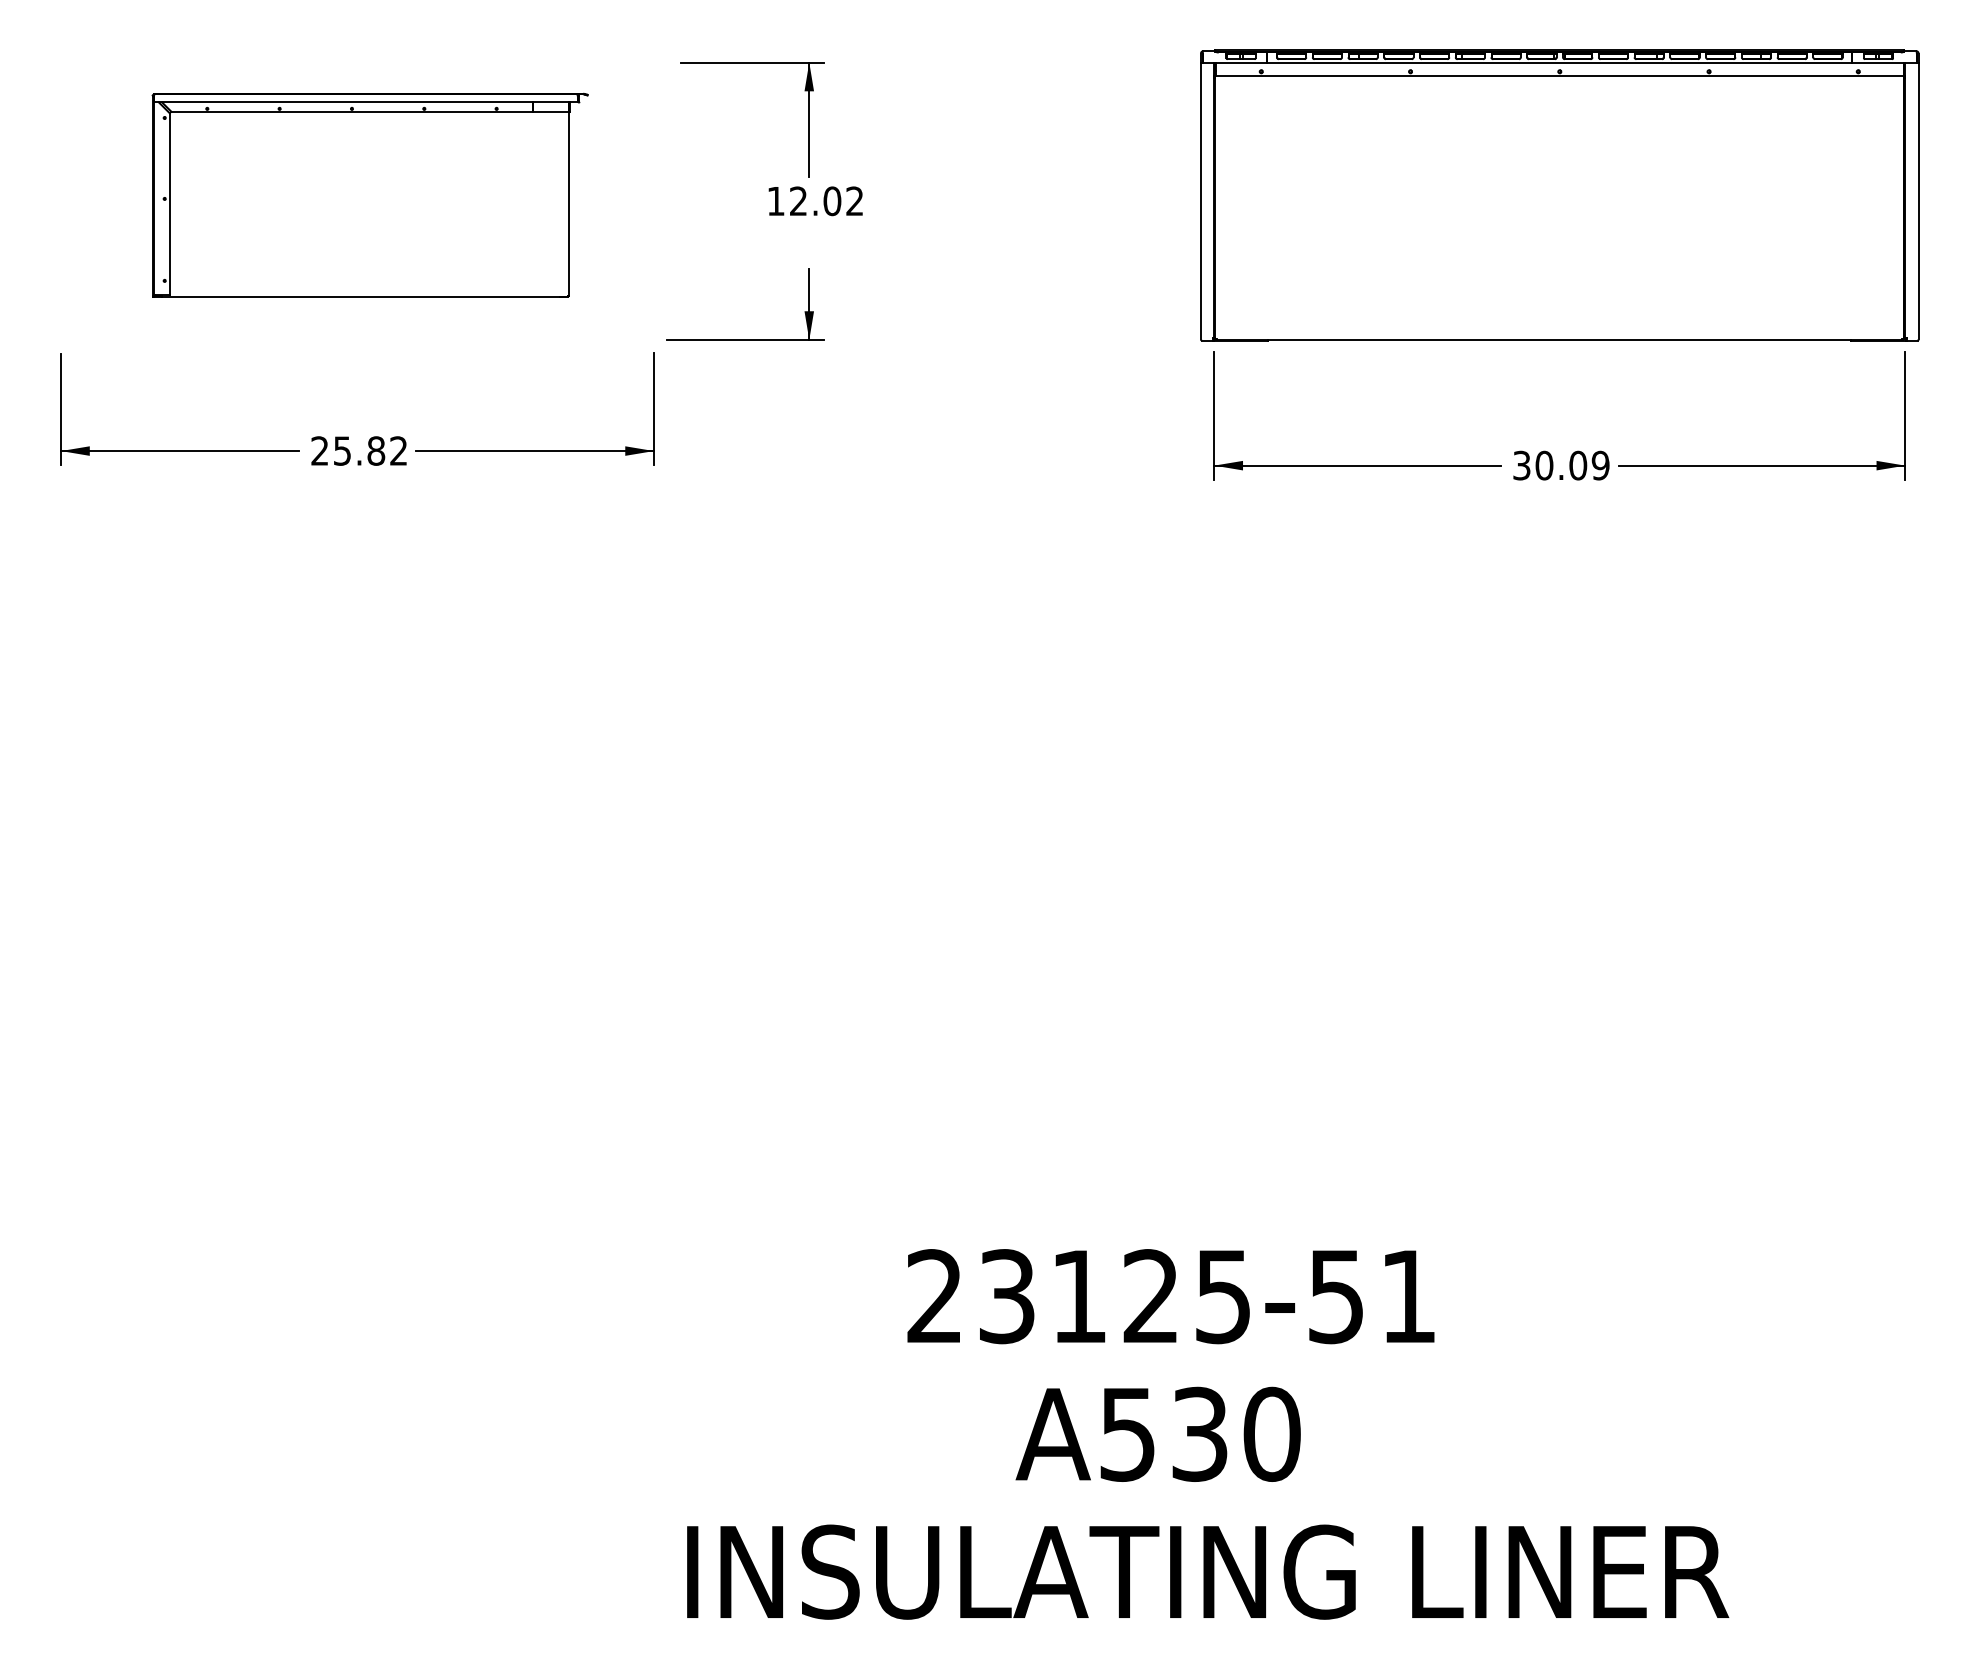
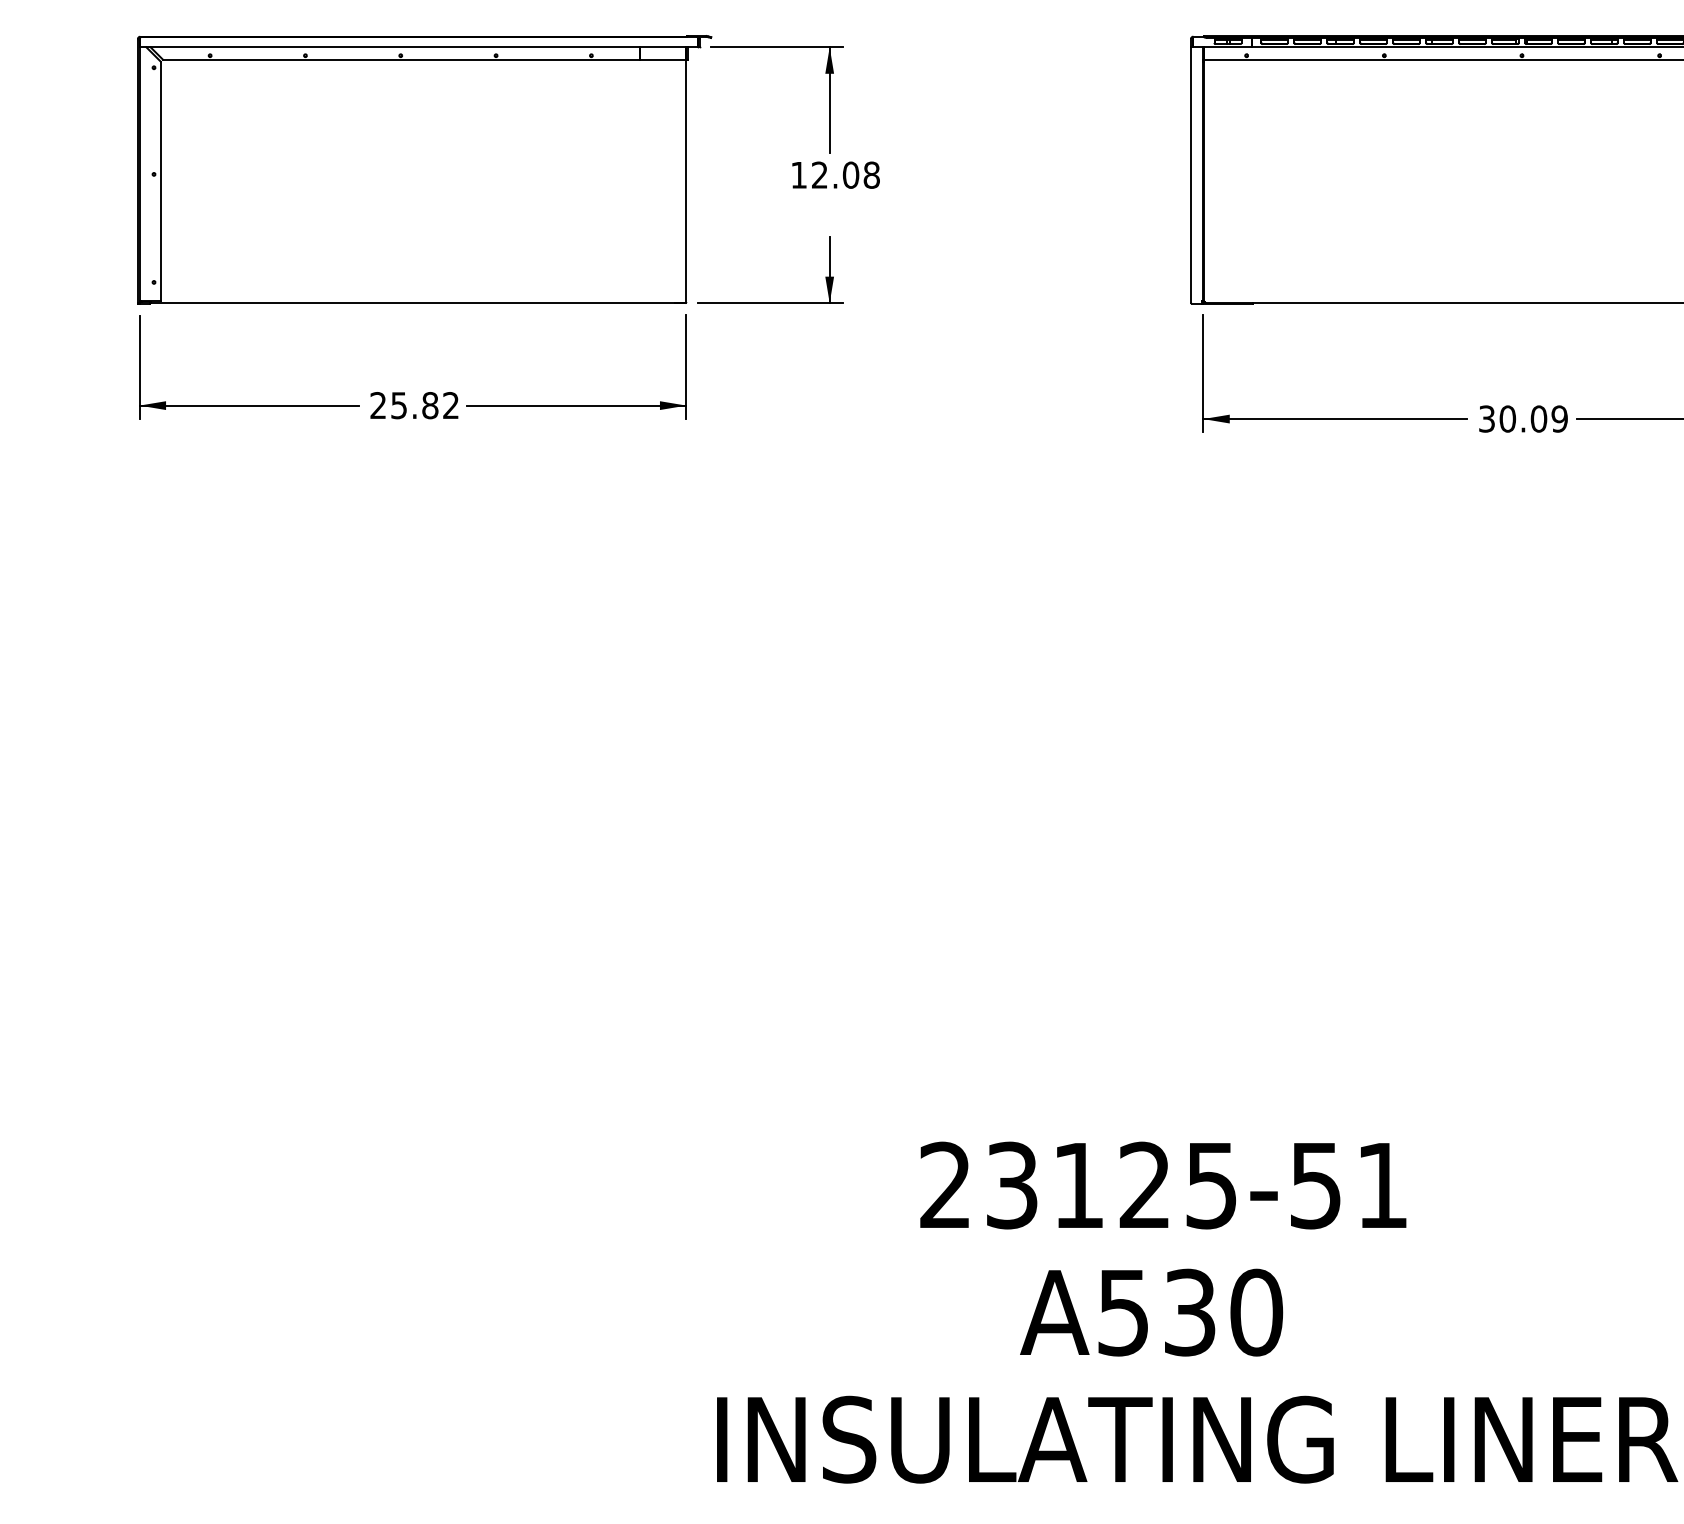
part: (369, 195) -> (424, 169), size x1.43
text: (854, 201) -> (871, 175), 12.02 -> 12.08

